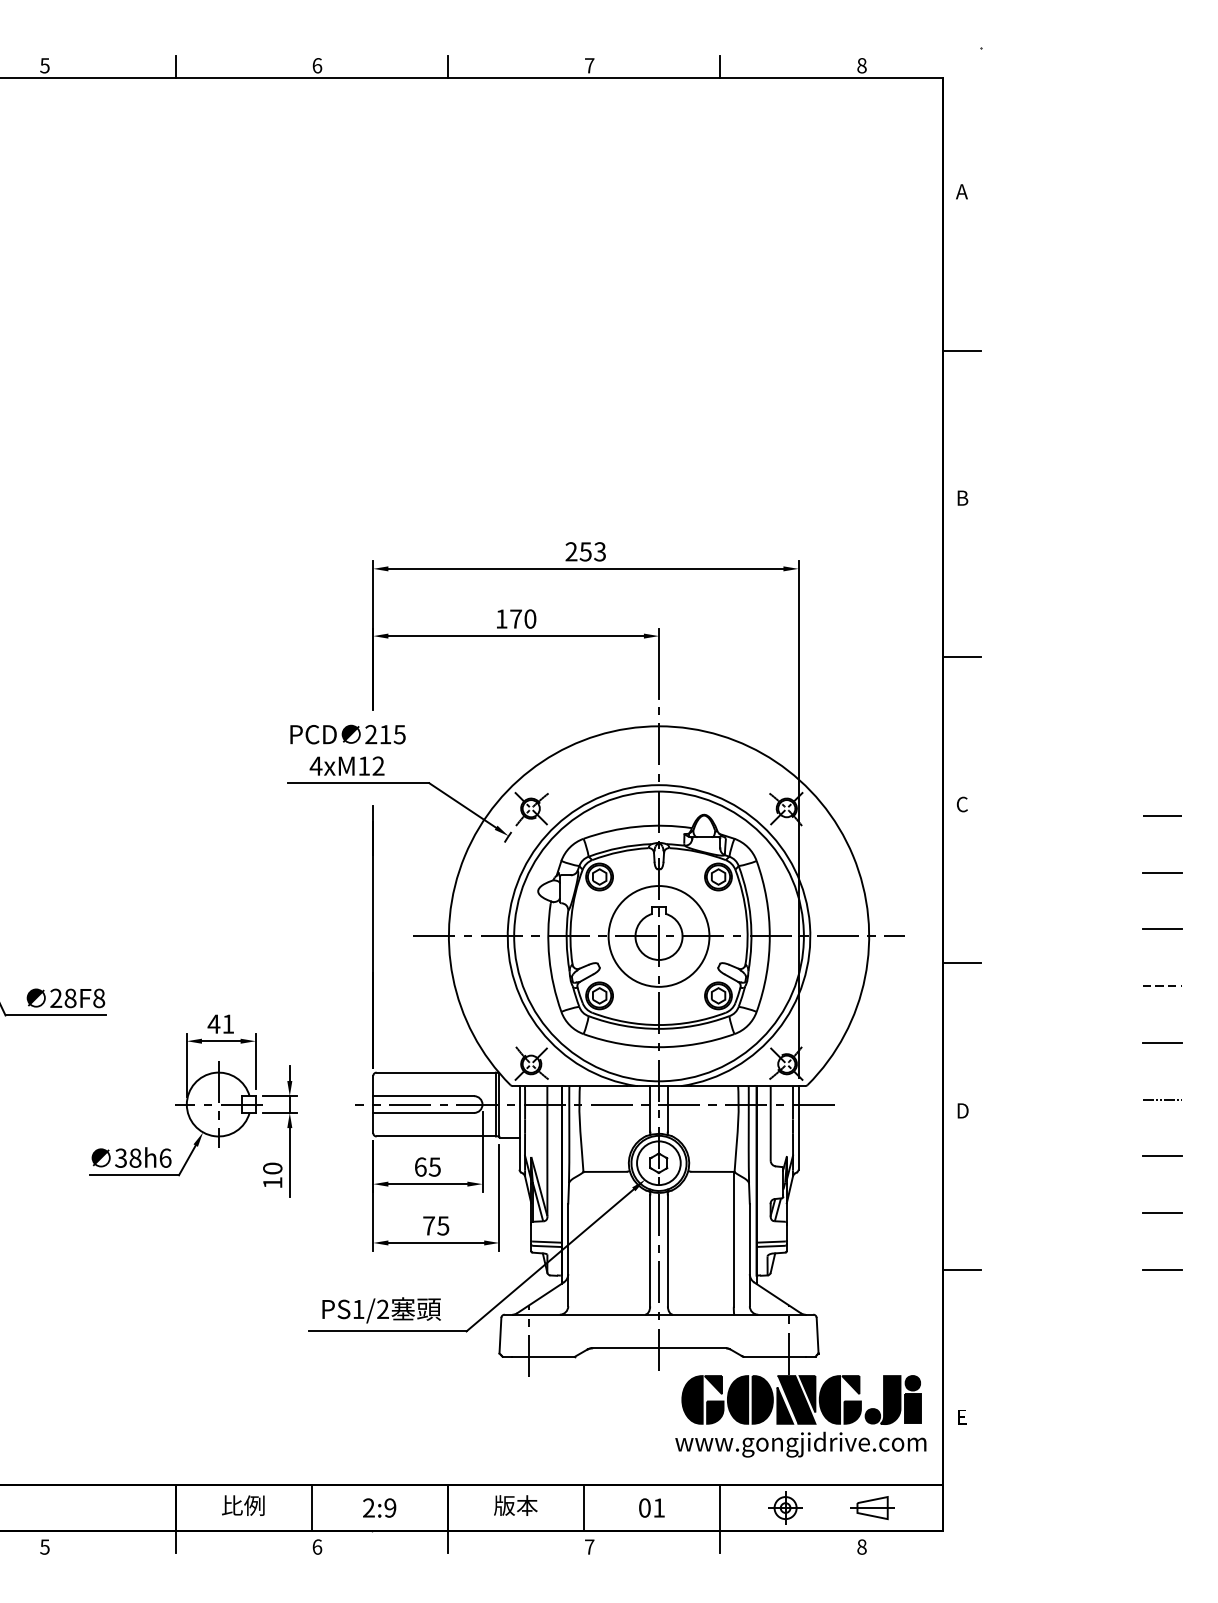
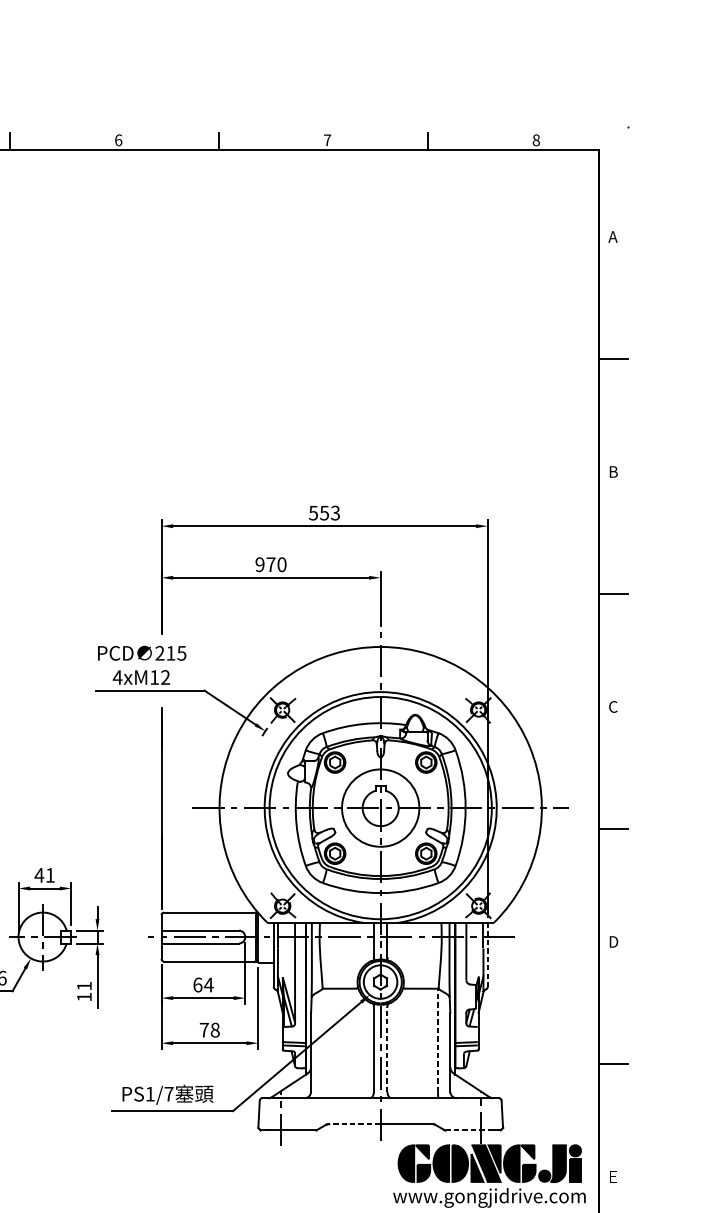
text: (571, 551) -> (313, 512), 253 -> 553
text: (501, 618) -> (259, 564), 170 -> 970
line: (798, 1127) -> (487, 954), solid -> dashed
text: (434, 1166) -> (208, 984), 65 -> 64
text: (272, 1168) -> (84, 986), 10 -> 11
text: (443, 1225) -> (215, 1029), 75 -> 78
line: (733, 1238) -> (437, 1039), solid -> dashed
line: (667, 1250) -> (387, 1049), solid -> dashed
text: (383, 1308) -> (169, 1093), PS1/2 -> PS1/7
line: (625, 1348) -> (354, 1124), solid -> dashed
line: (774, 1356) -> (469, 1130), solid -> dashed

